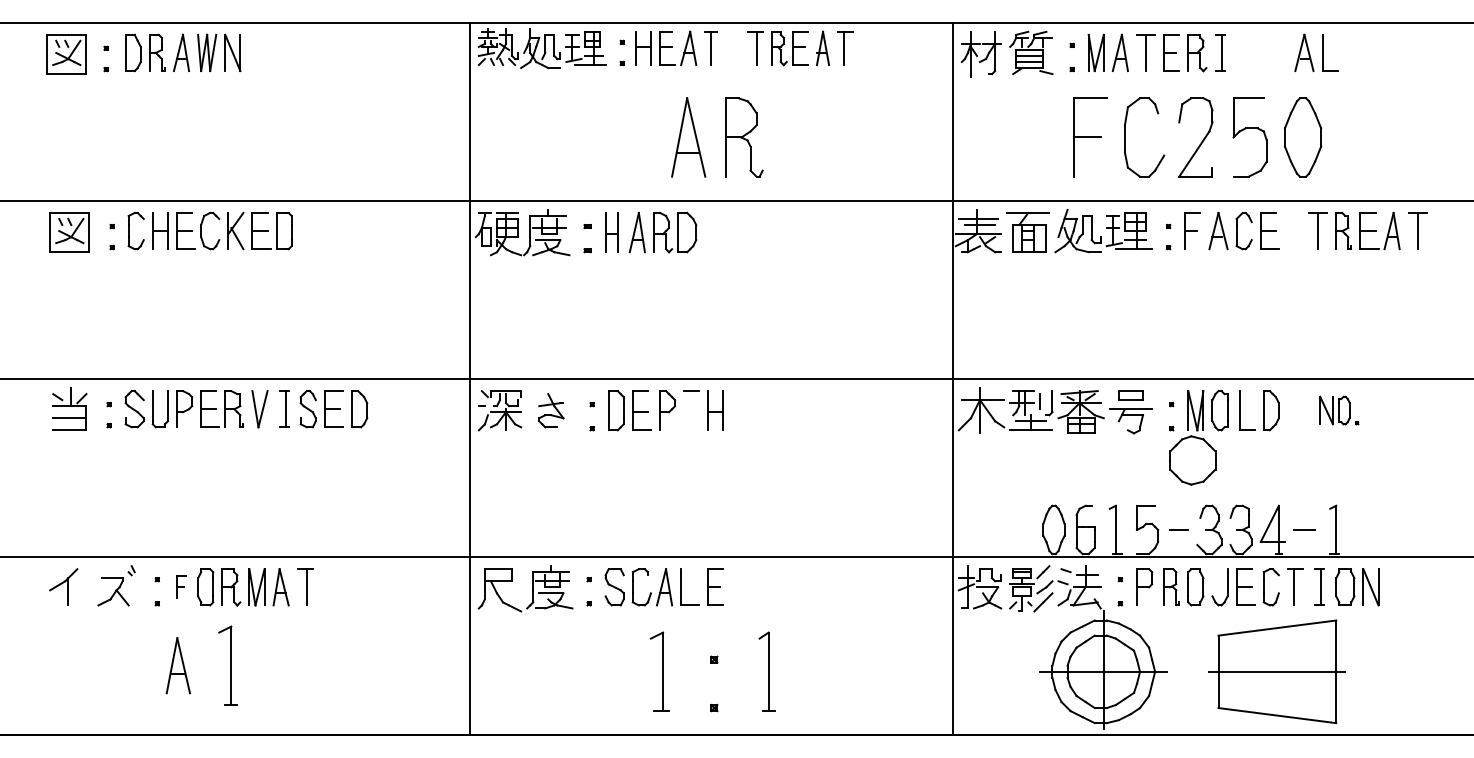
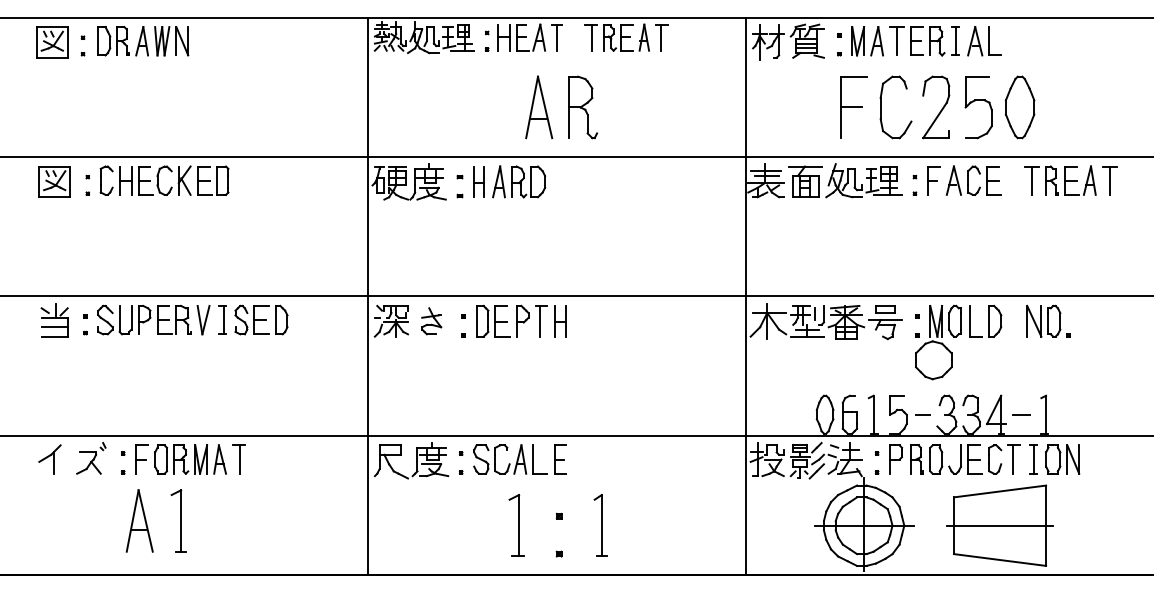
part: (1316, 53) -> (984, 41), moved
line: (690, 409) -> (540, 320), added
part: (1339, 409) -> (1048, 320), size x1.43
part: (180, 587) -> (141, 459), size x1.67
part: (178, 665) -> (139, 520), size x1.43

